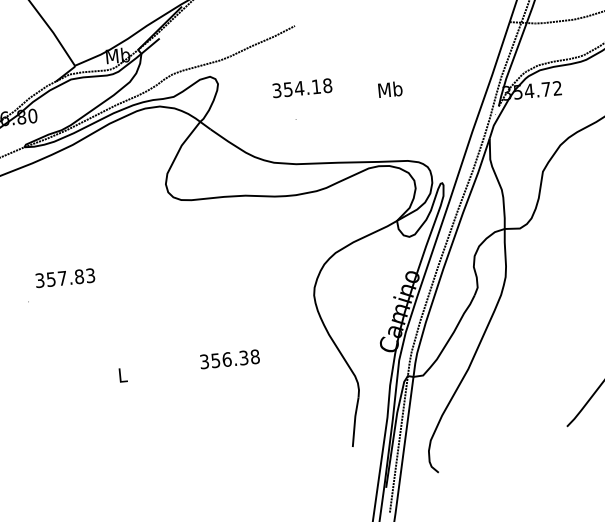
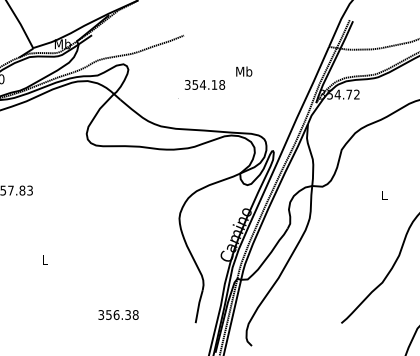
text: (303, 87) -> (205, 84), moved
text: (390, 89) -> (244, 71), moved
text: (229, 358) -> (118, 314), moved

